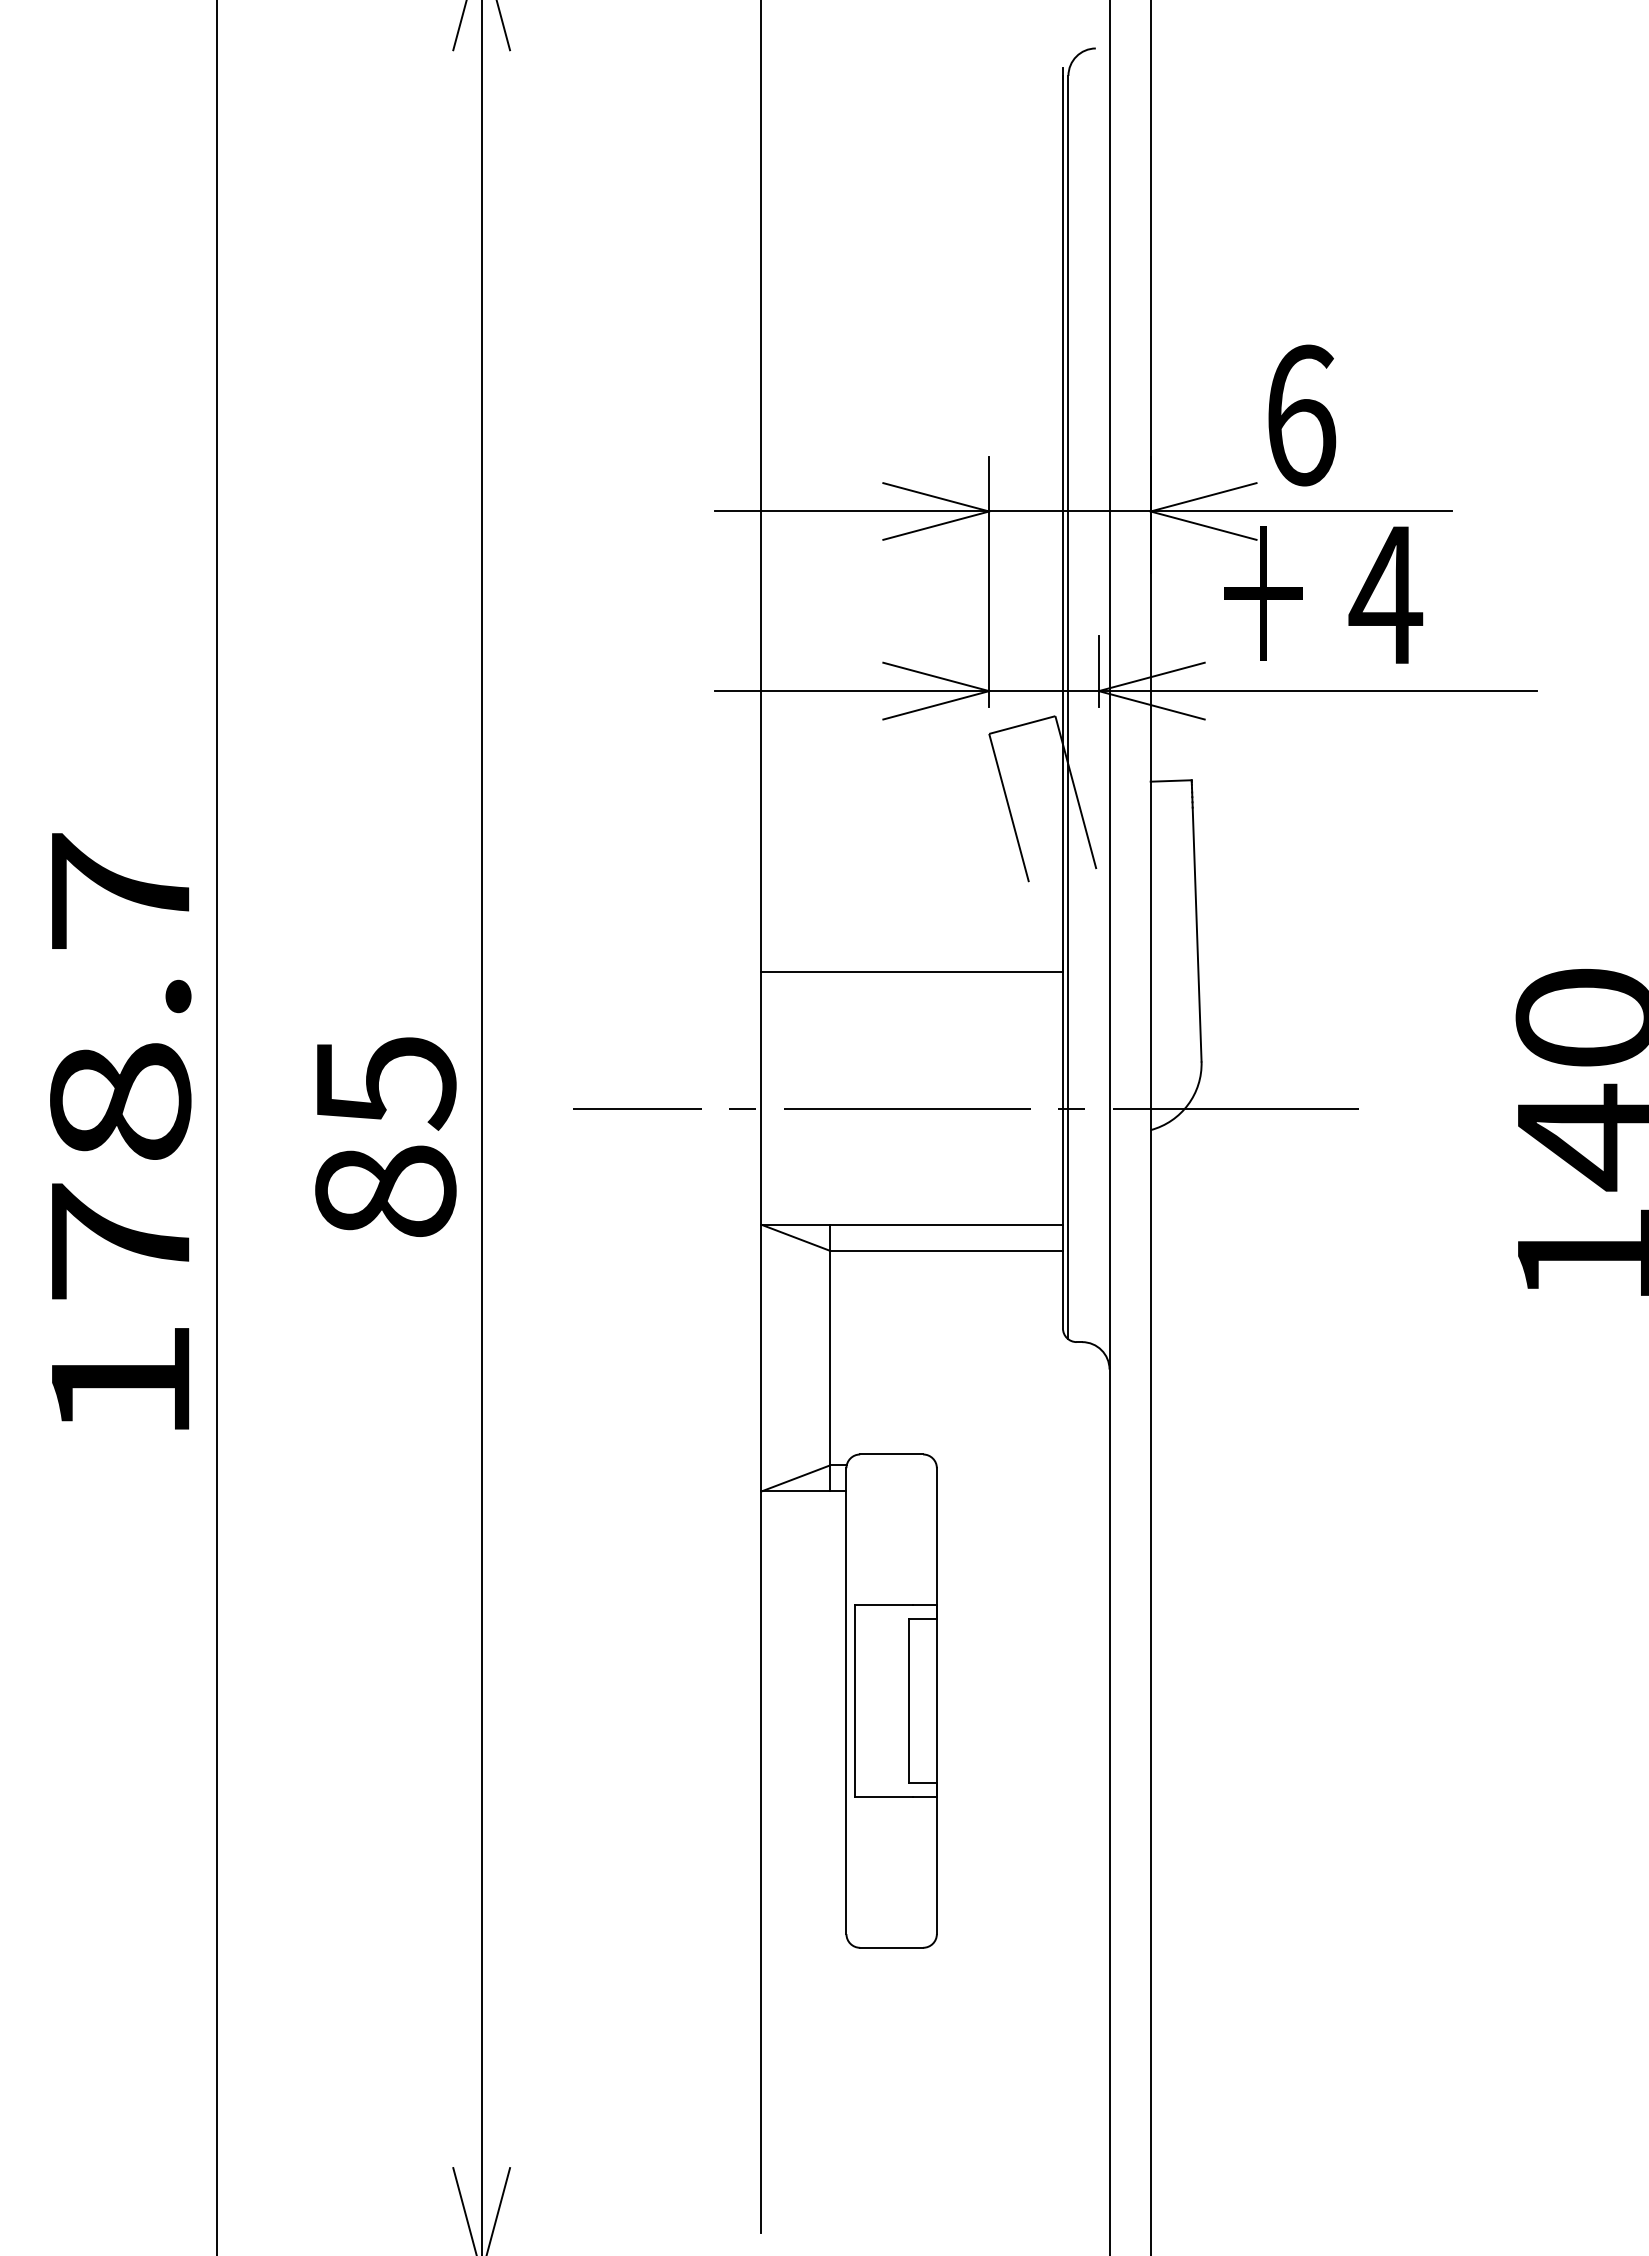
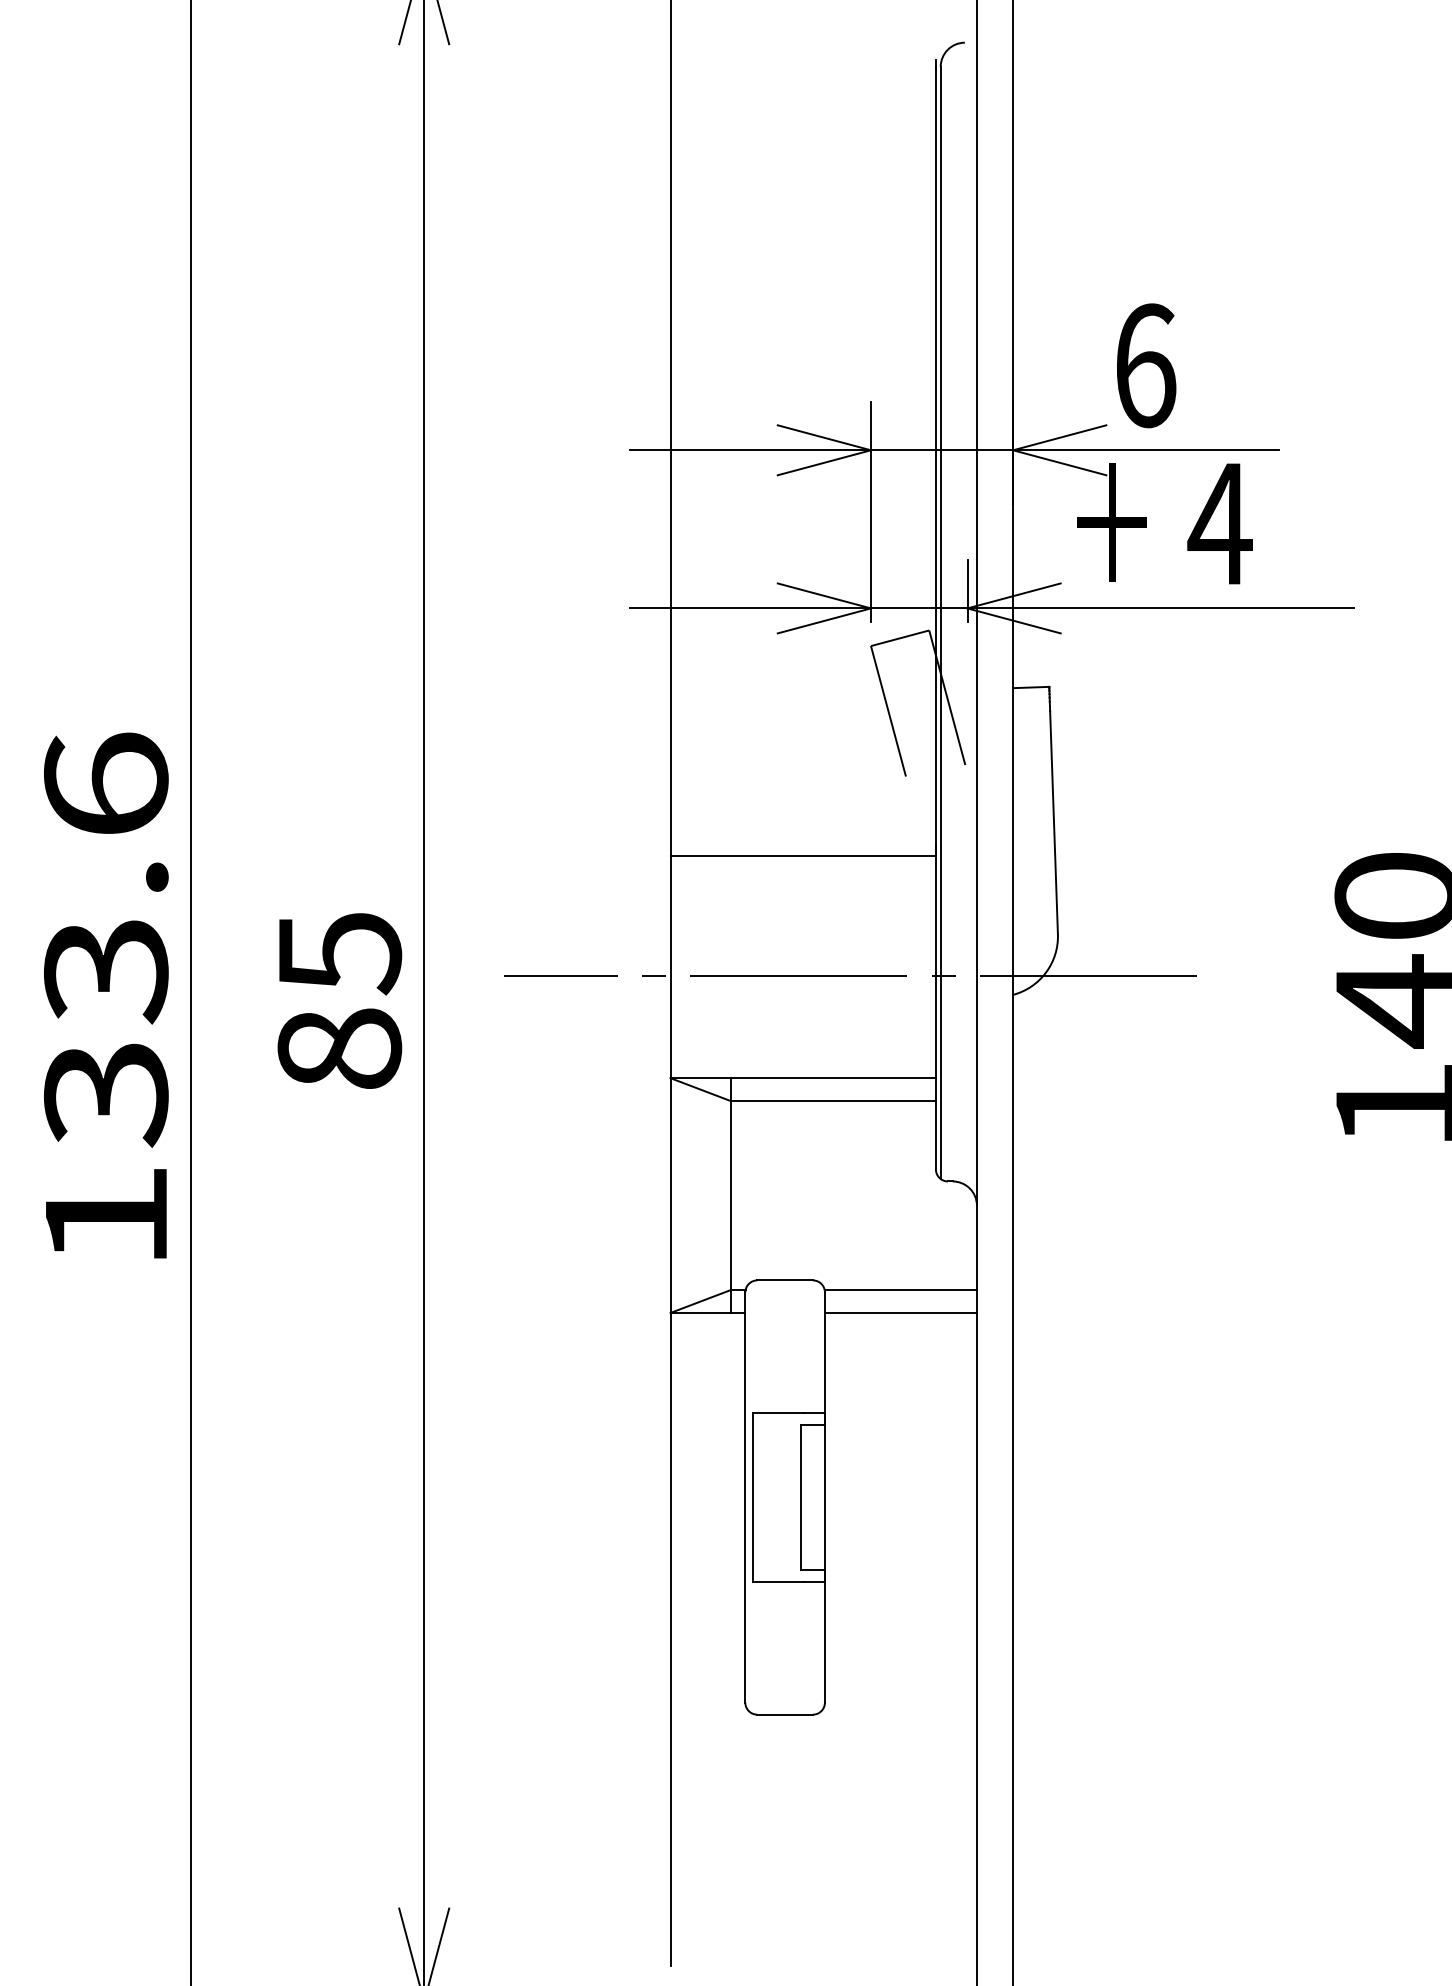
text: (120, 1068) -> (106, 940), 178.7 -> 133.6
line: (1022, 1465) -> (900, 1290), added
line: (1022, 1491) -> (900, 1312), added

